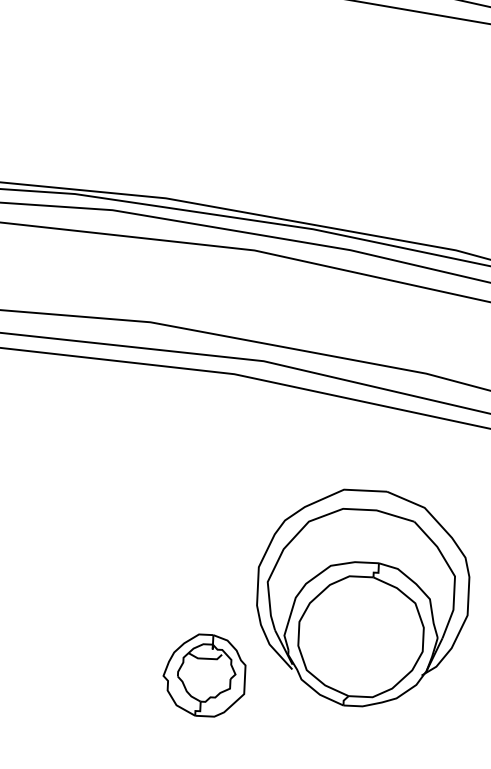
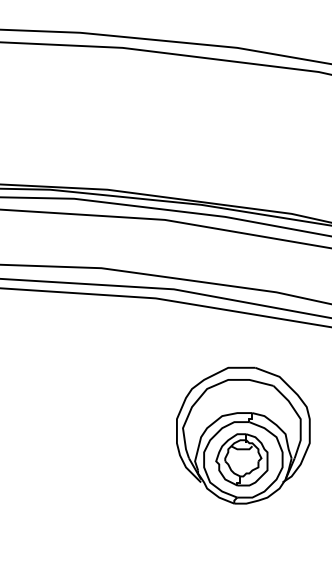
part: (203, 674) -> (241, 459), moved

